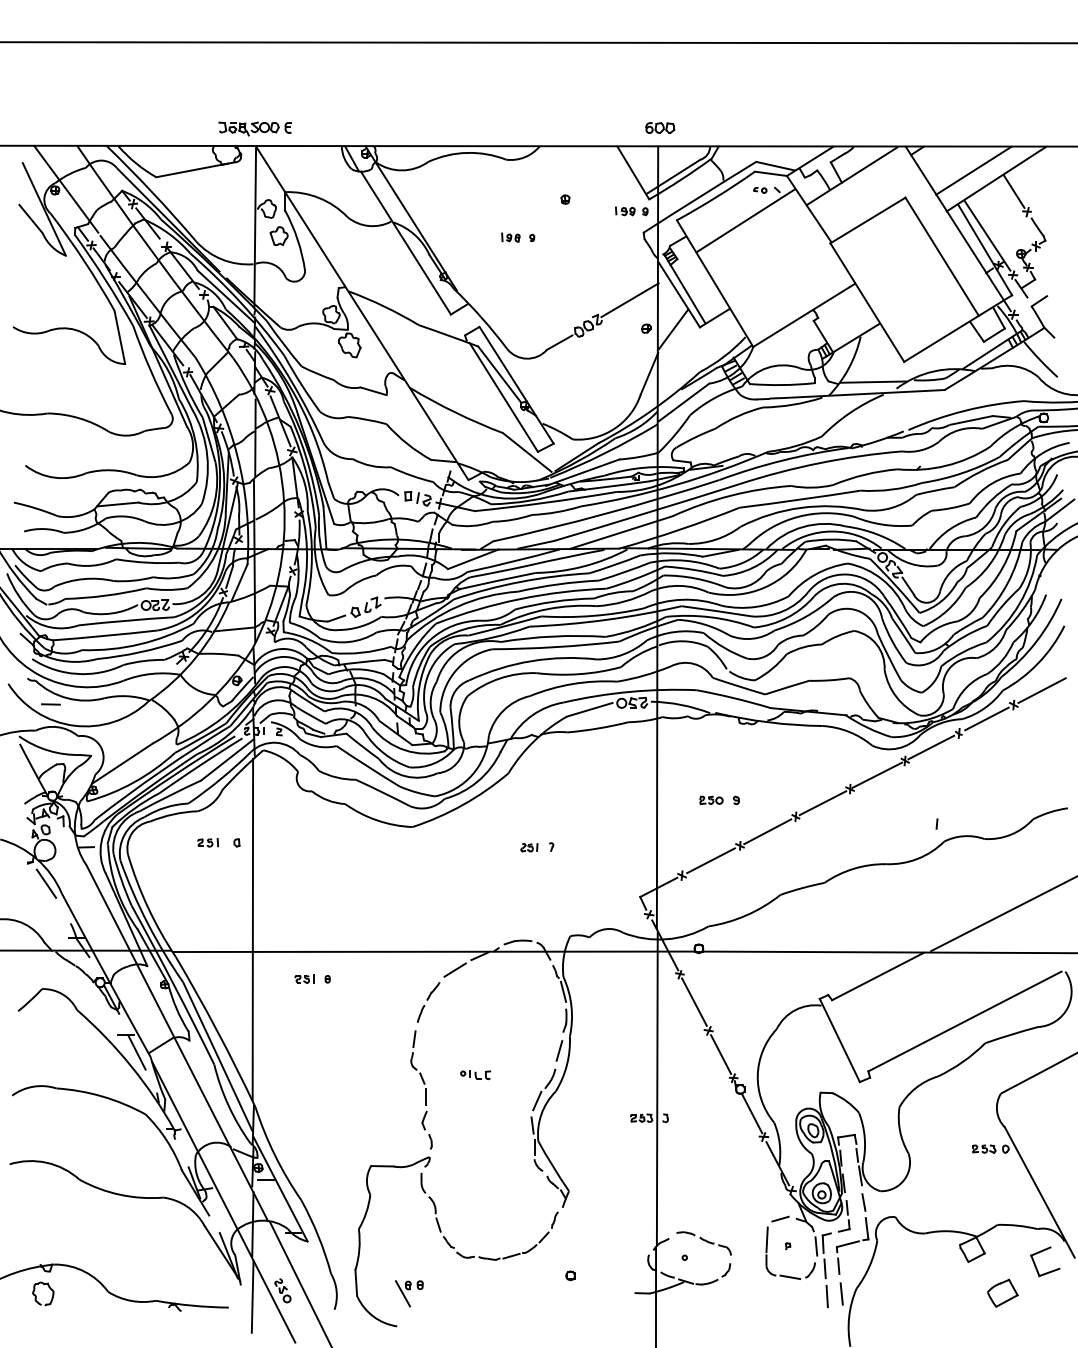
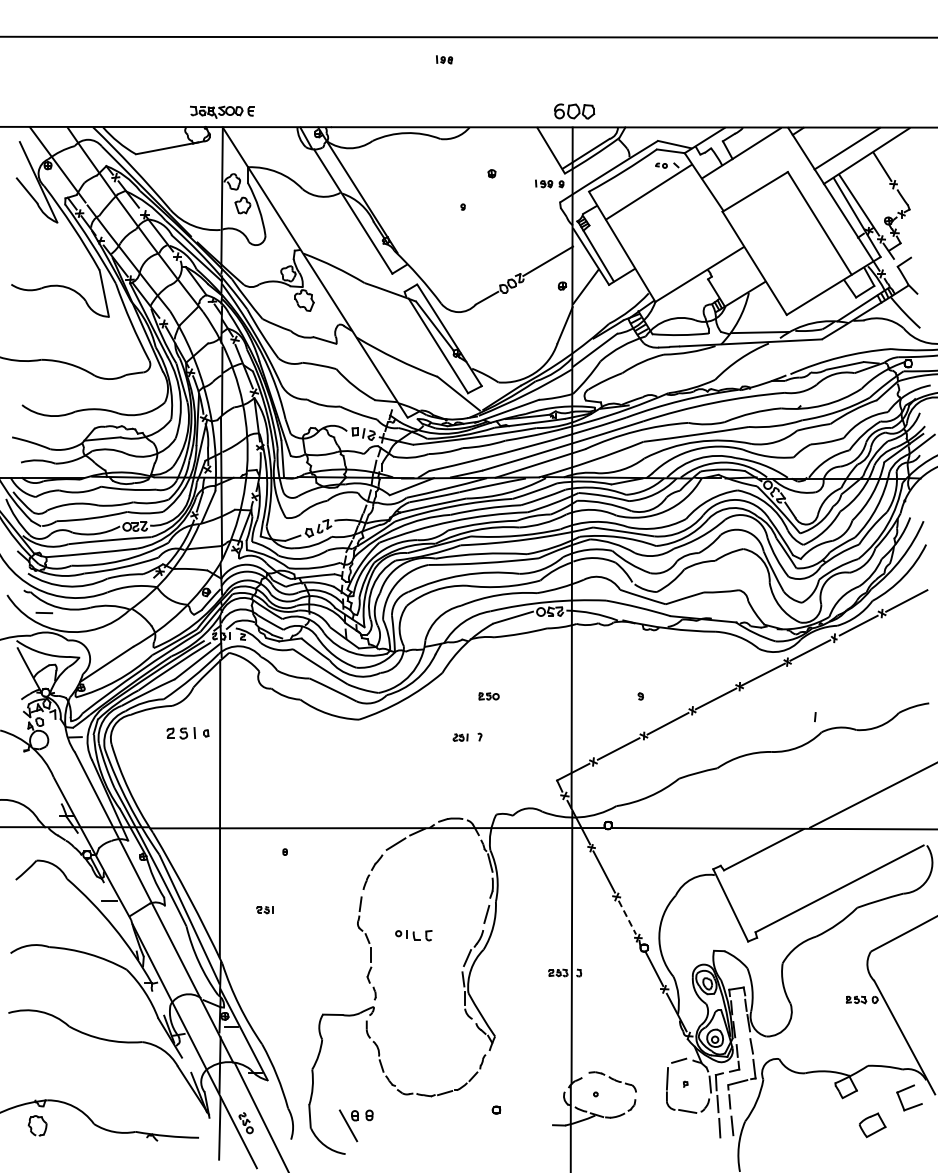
part: (660, 128) -> (574, 111), size x1.6
part: (510, 237) -> (444, 59), moved
part: (710, 800) -> (488, 696), moved
part: (207, 842) -> (180, 733), size x1.6
line: (46, 883) -> (40, 768), removed
part: (303, 979) -> (264, 910), moved
line: (136, 1052) -> (118, 915), removed
line: (721, 1054) -> (627, 917), solid -> dashed
part: (475, 1075) -> (413, 935), size x1.4
part: (408, 1293) -> (355, 1125), size x1.4

